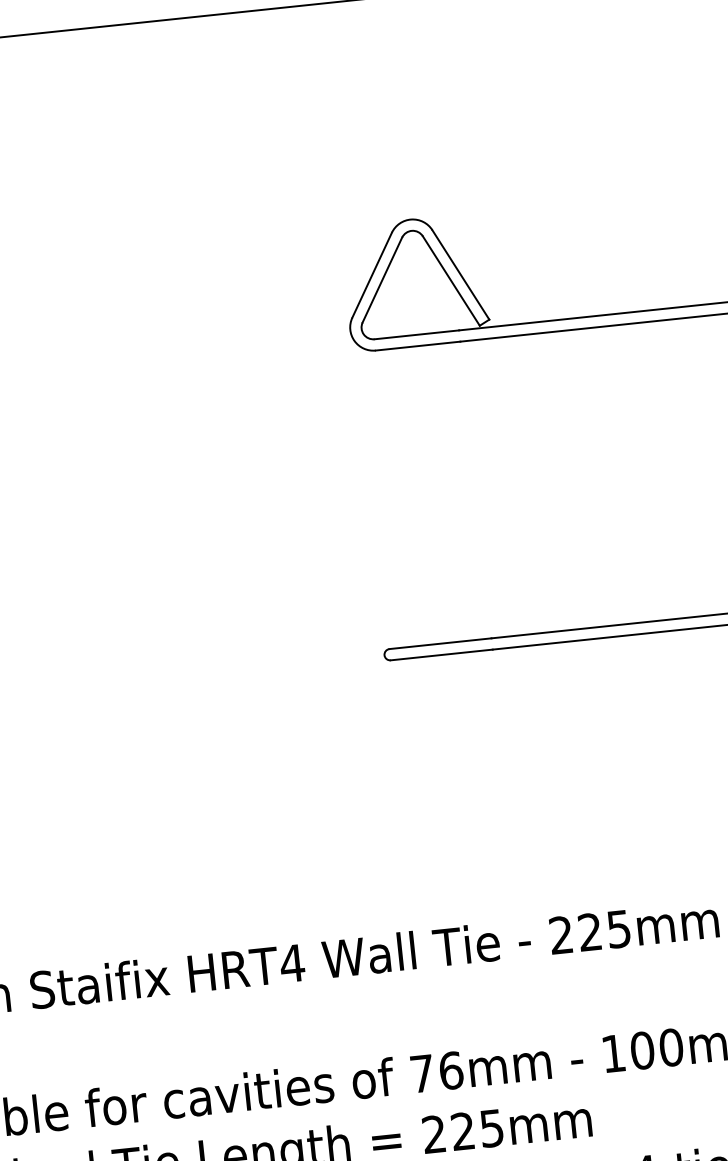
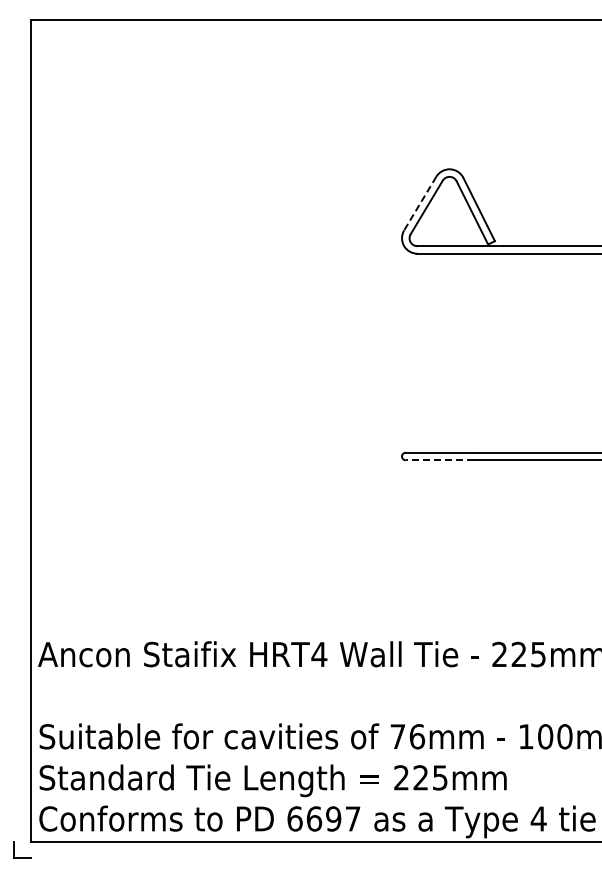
line: (372, 276) -> (420, 204), solid -> dashed
line: (441, 655) -> (439, 460), solid -> dashed

